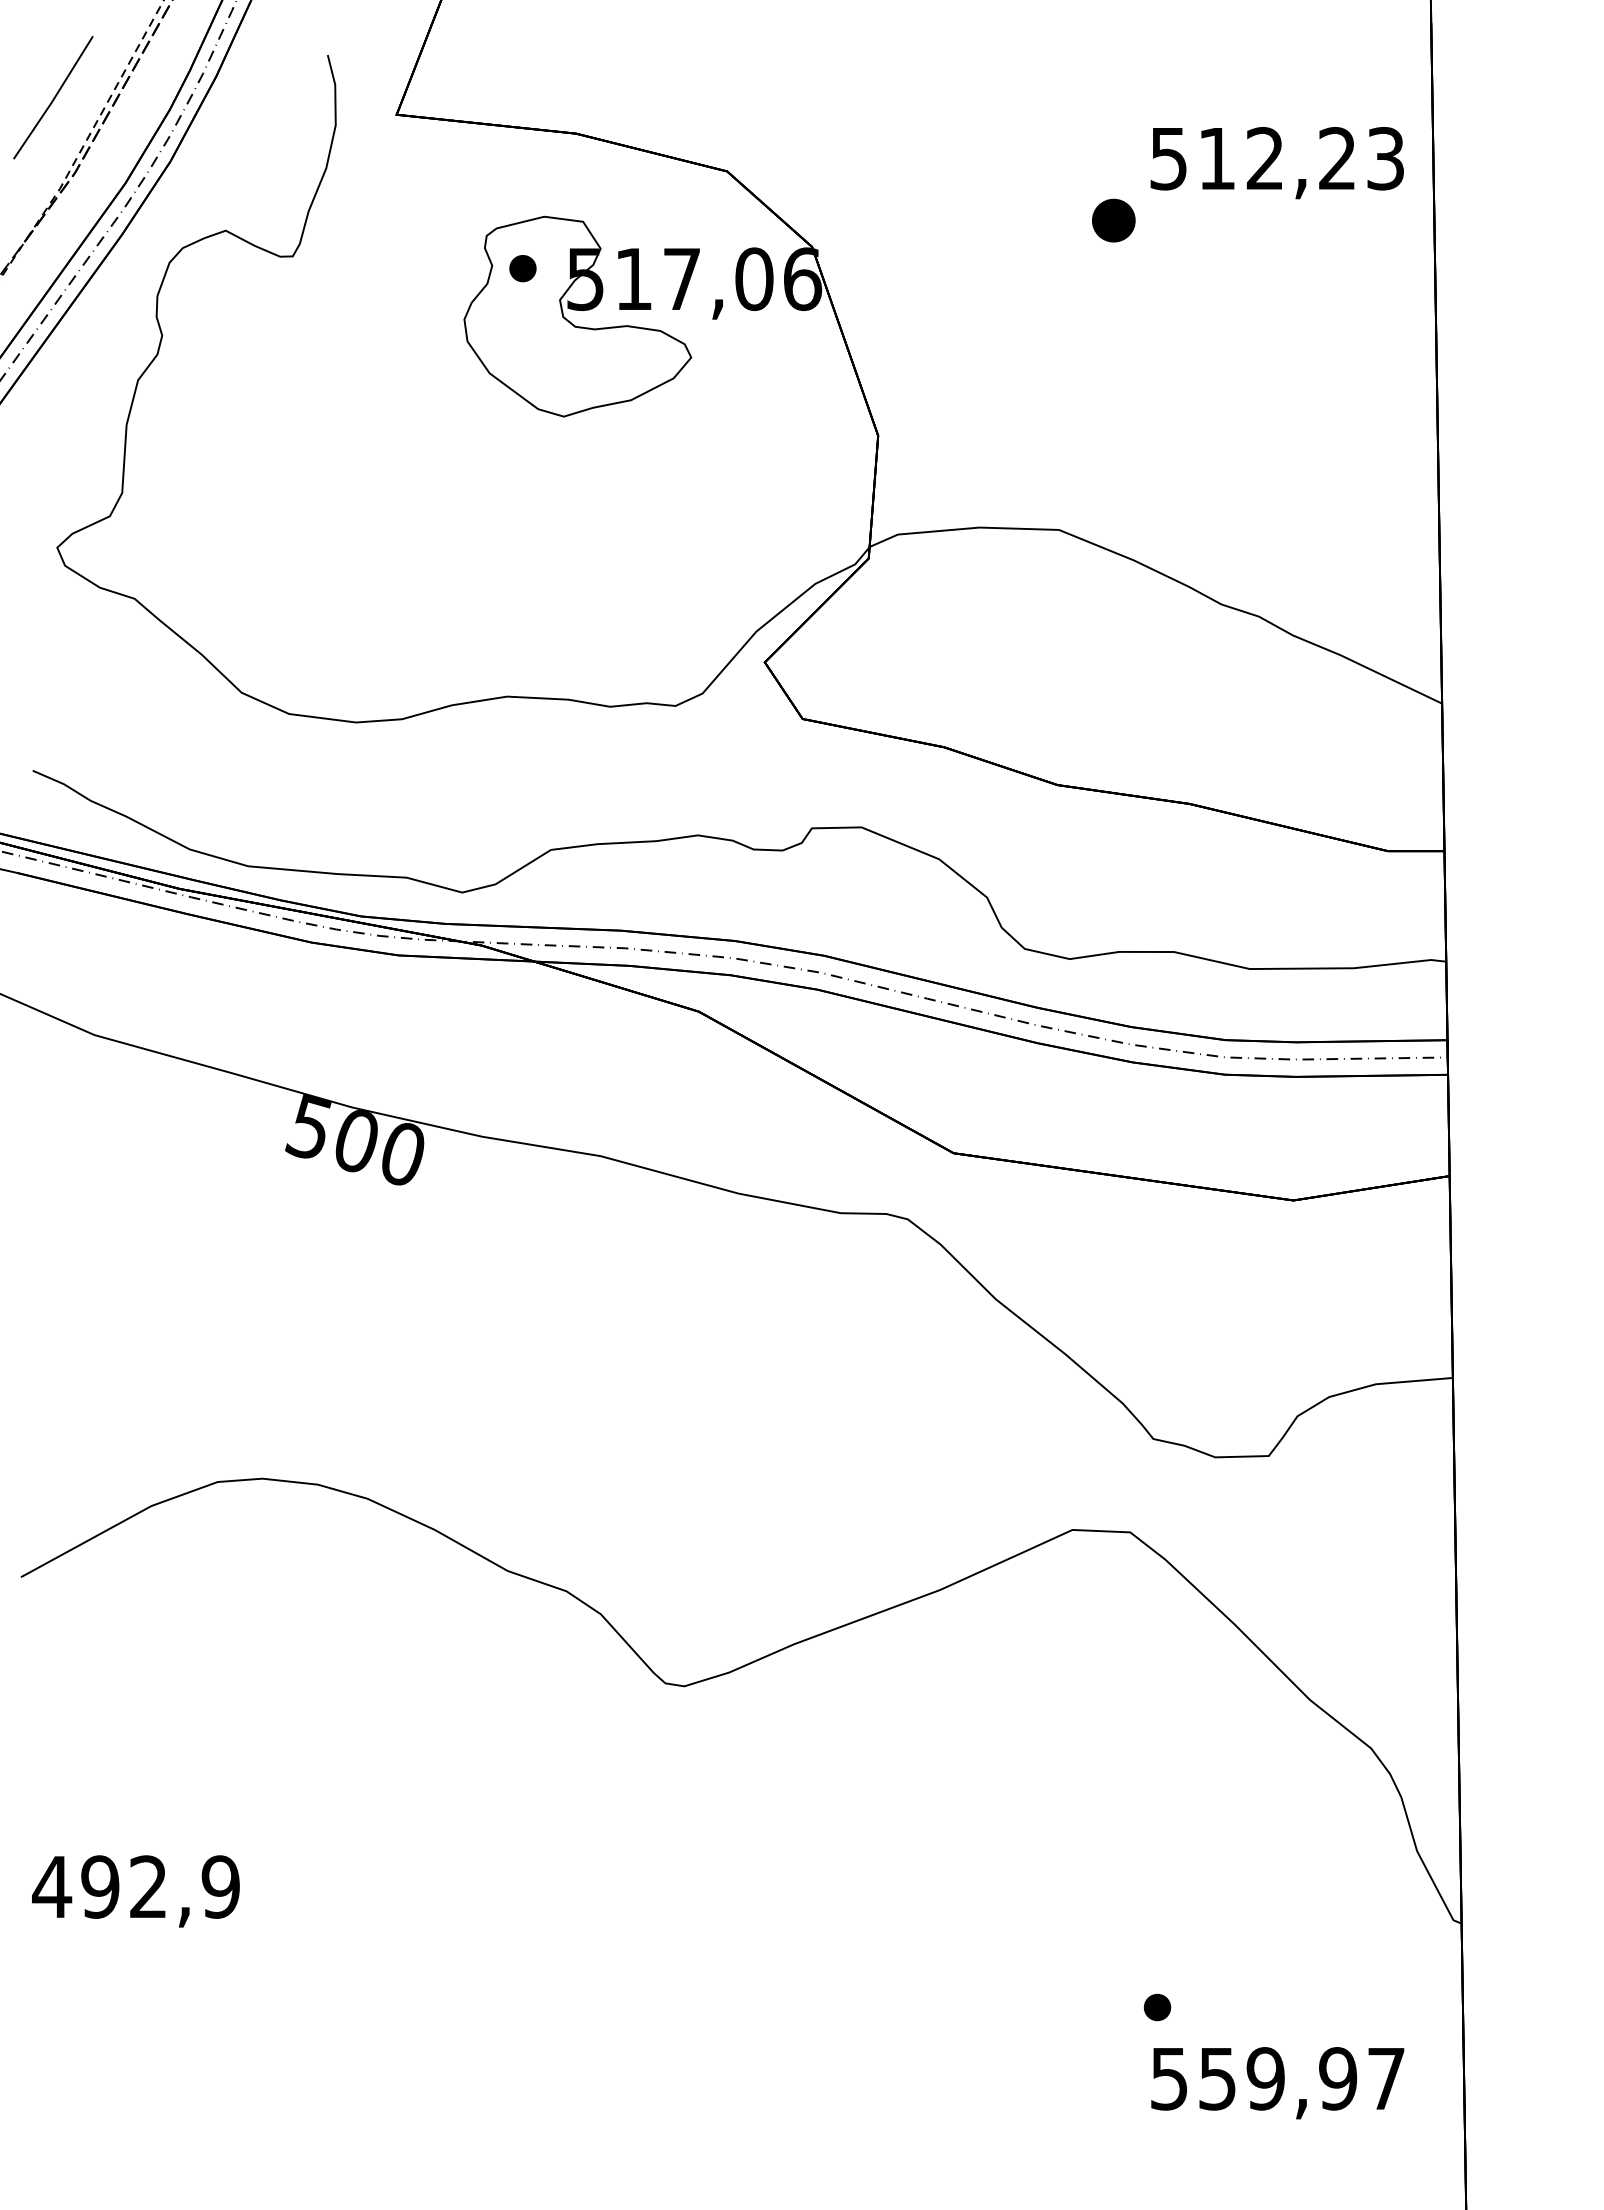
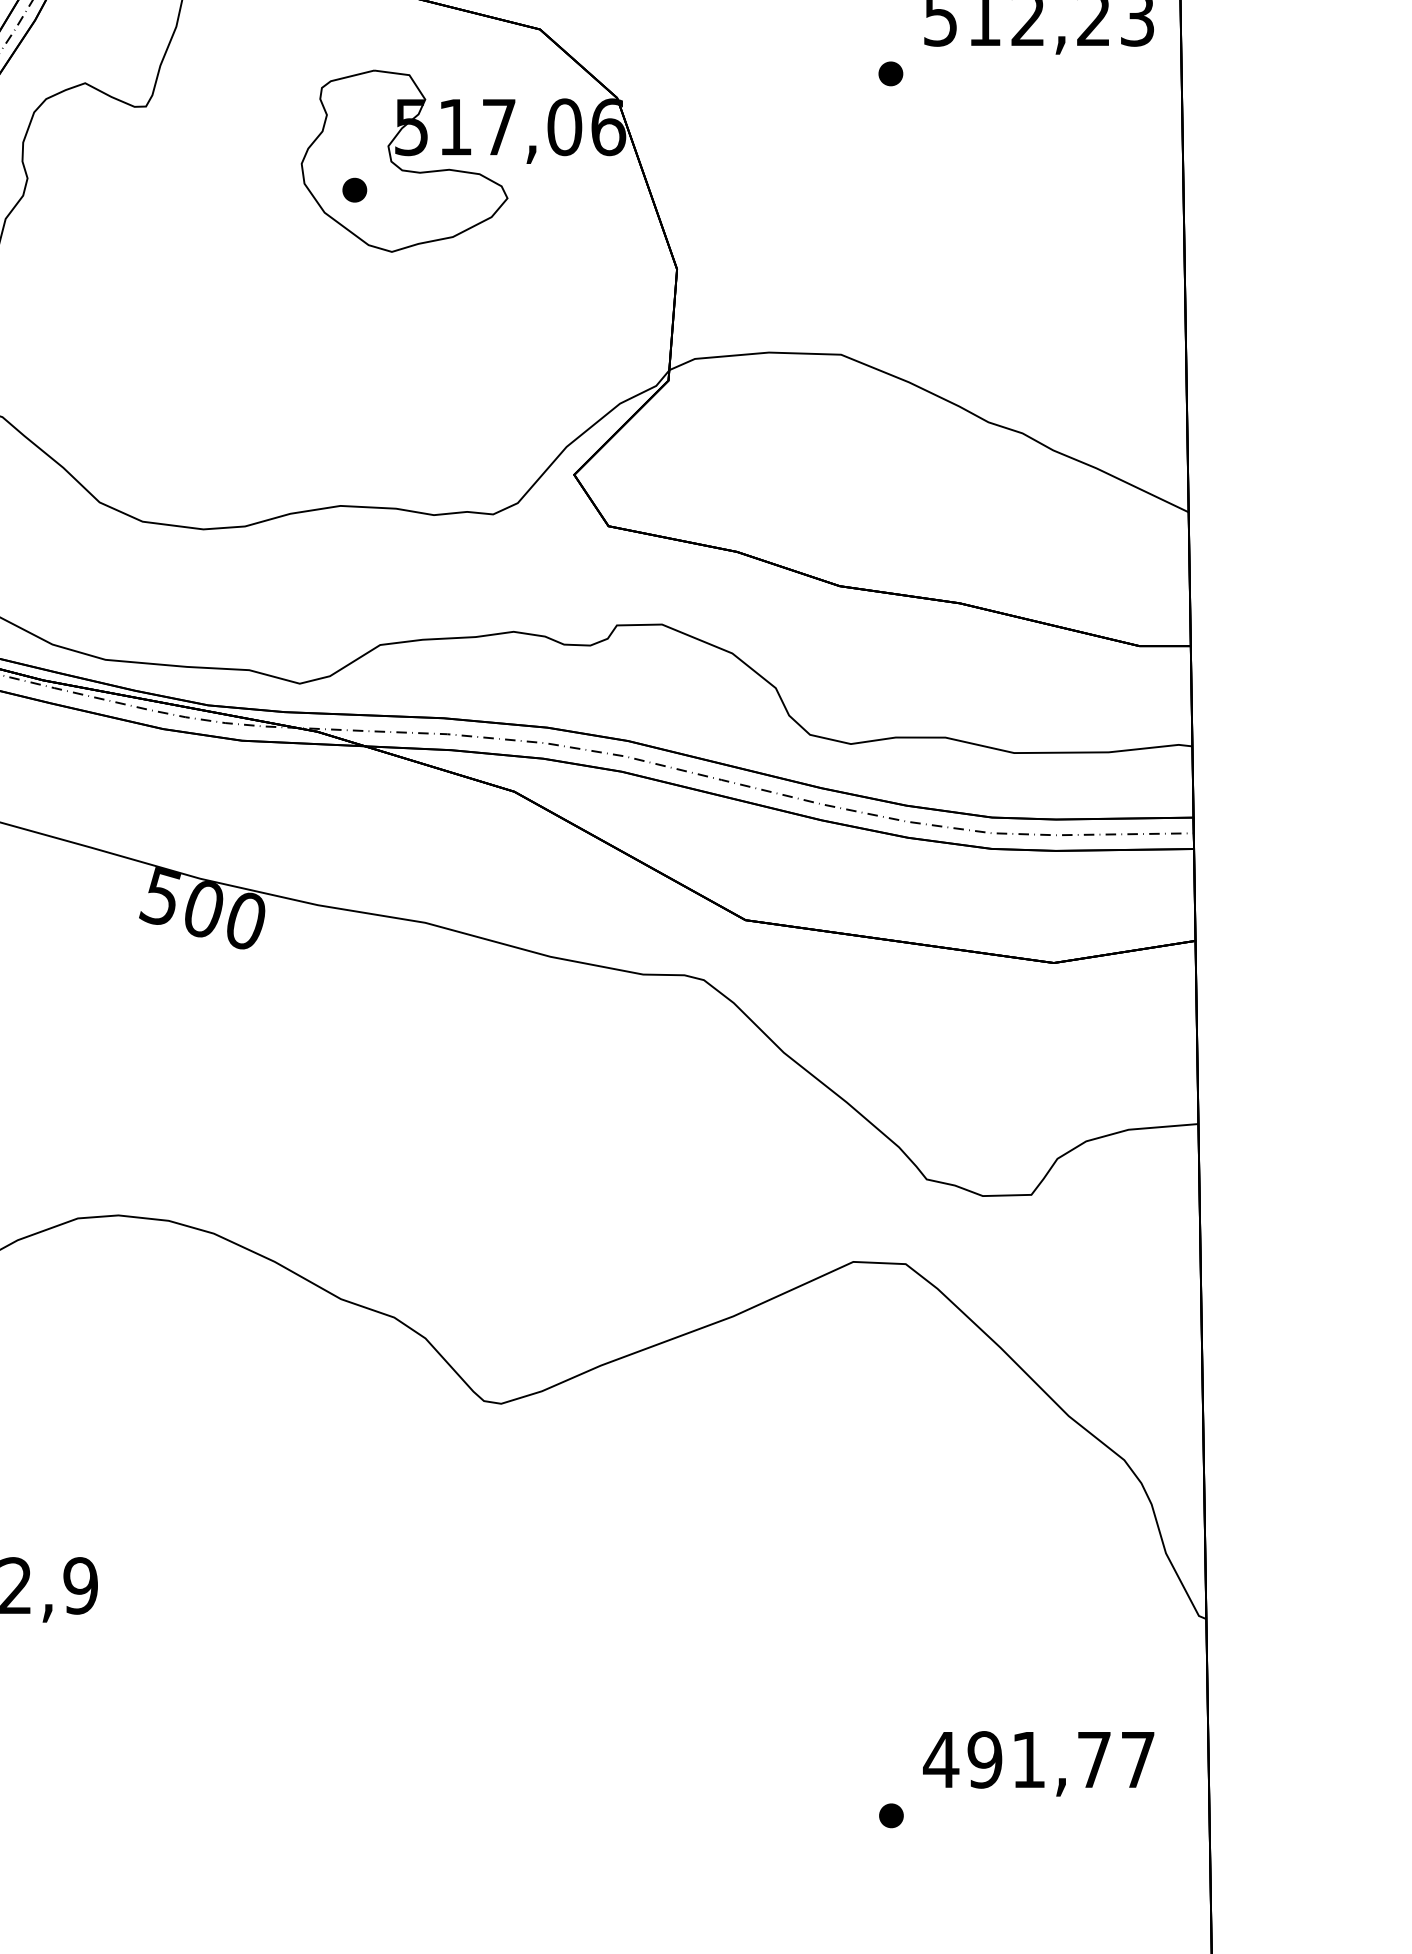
part: (1113, 219) -> (890, 73), size x0.62
part: (522, 268) -> (354, 190), moved
part: (1157, 2007) -> (891, 1815), moved
text: (1253, 2078) -> (1017, 1759), 559,97 -> 491,77

